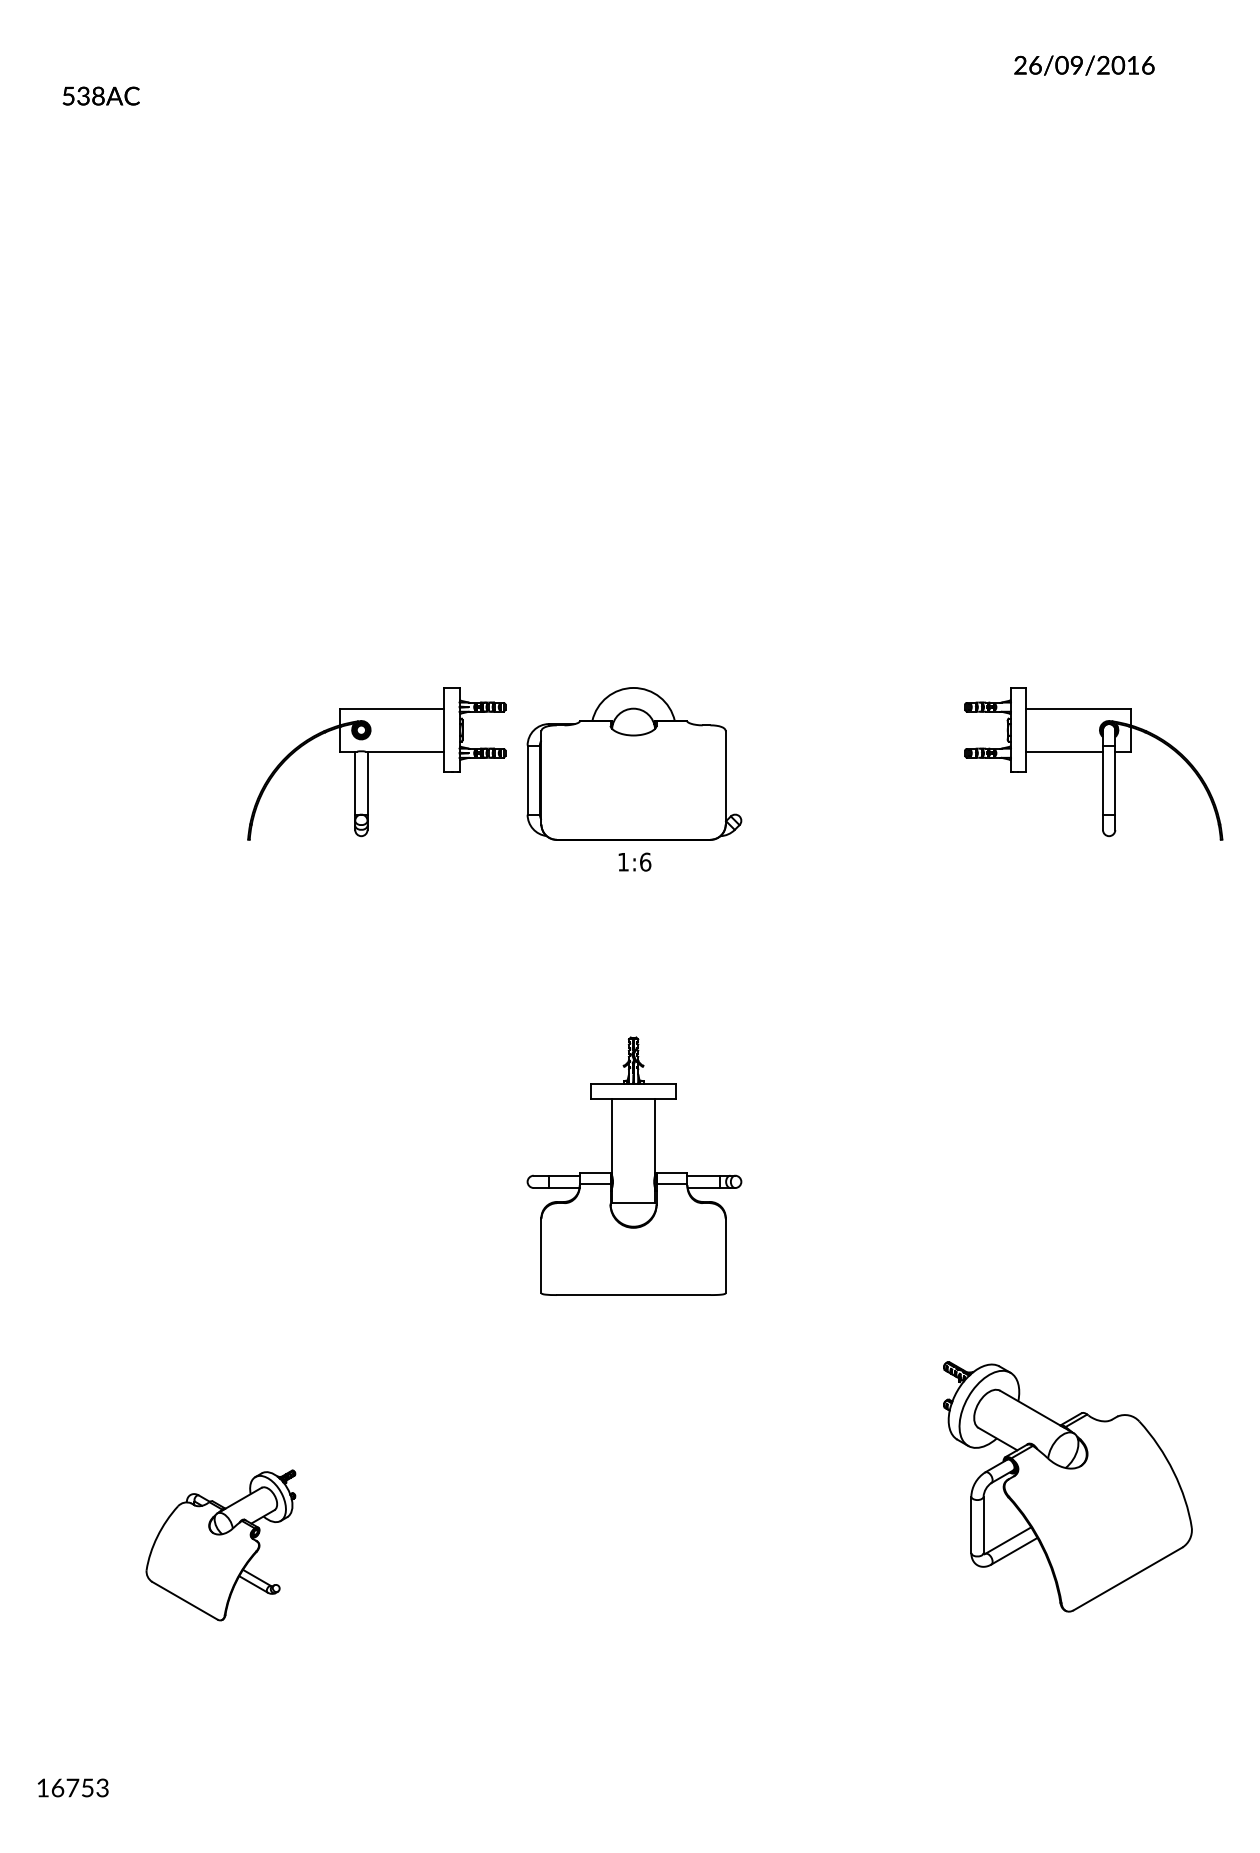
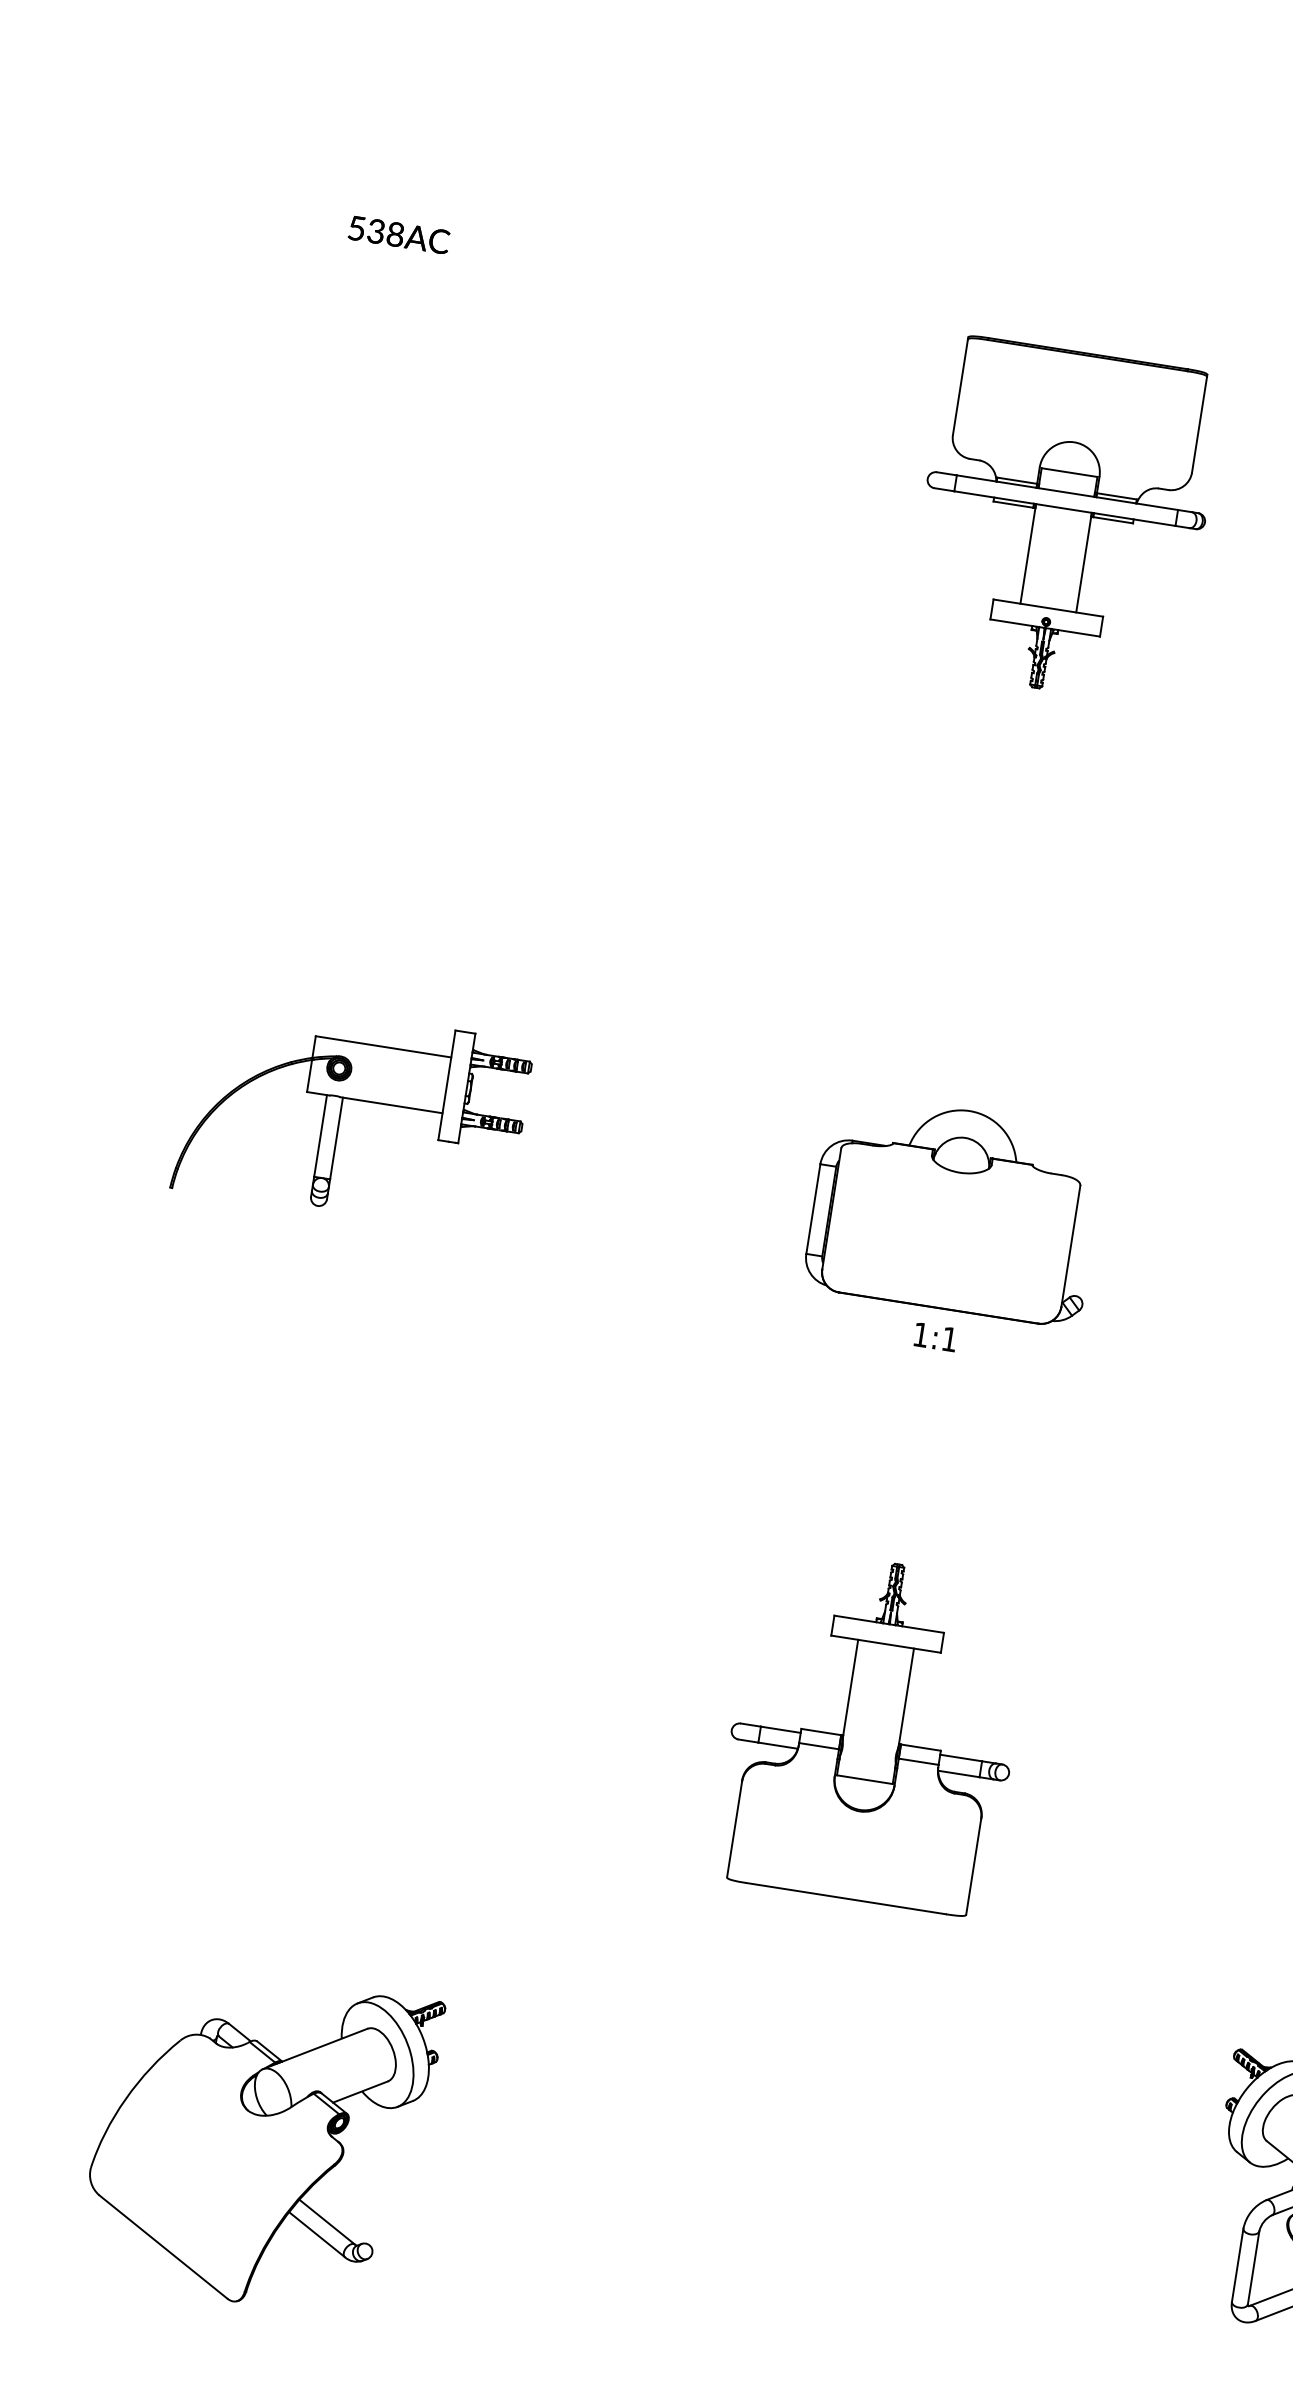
part: (634, 232) -> (1063, 520), added
part: (368, 763) -> (341, 1113), moved
text: (645, 861) -> (949, 1338), 1:6 -> 1:1
part: (220, 1545) -> (259, 2139), size x1.67

